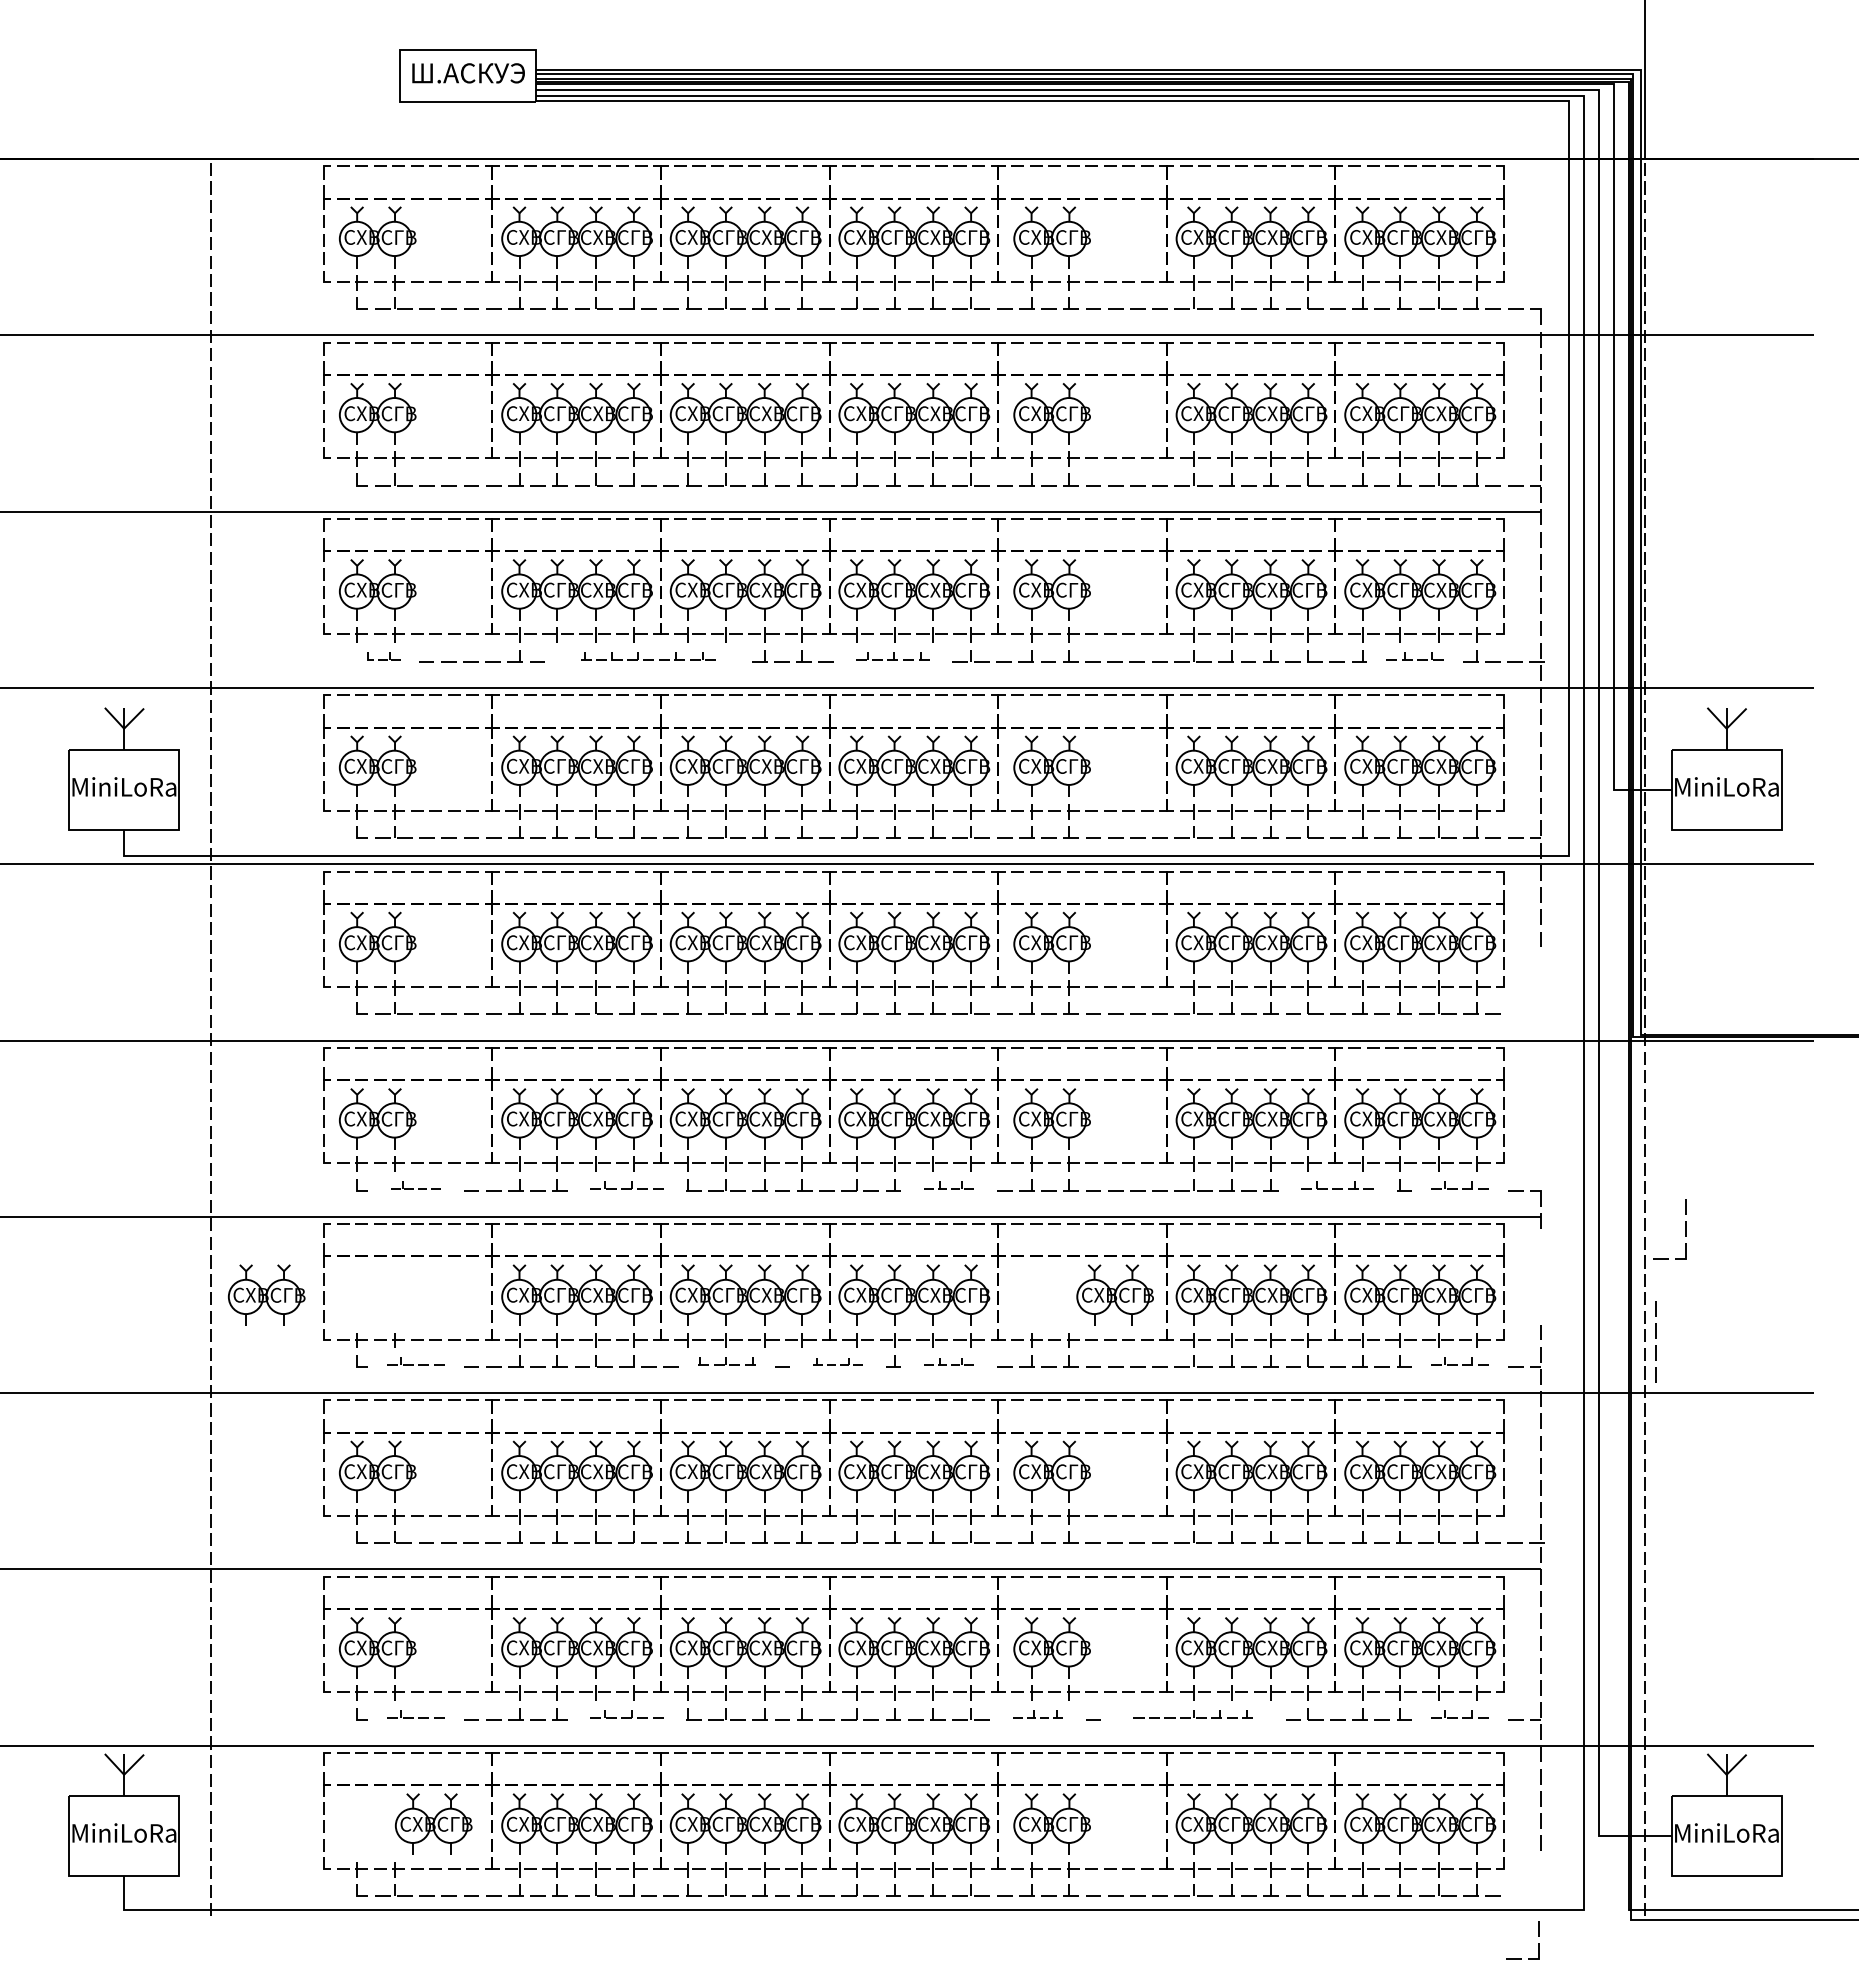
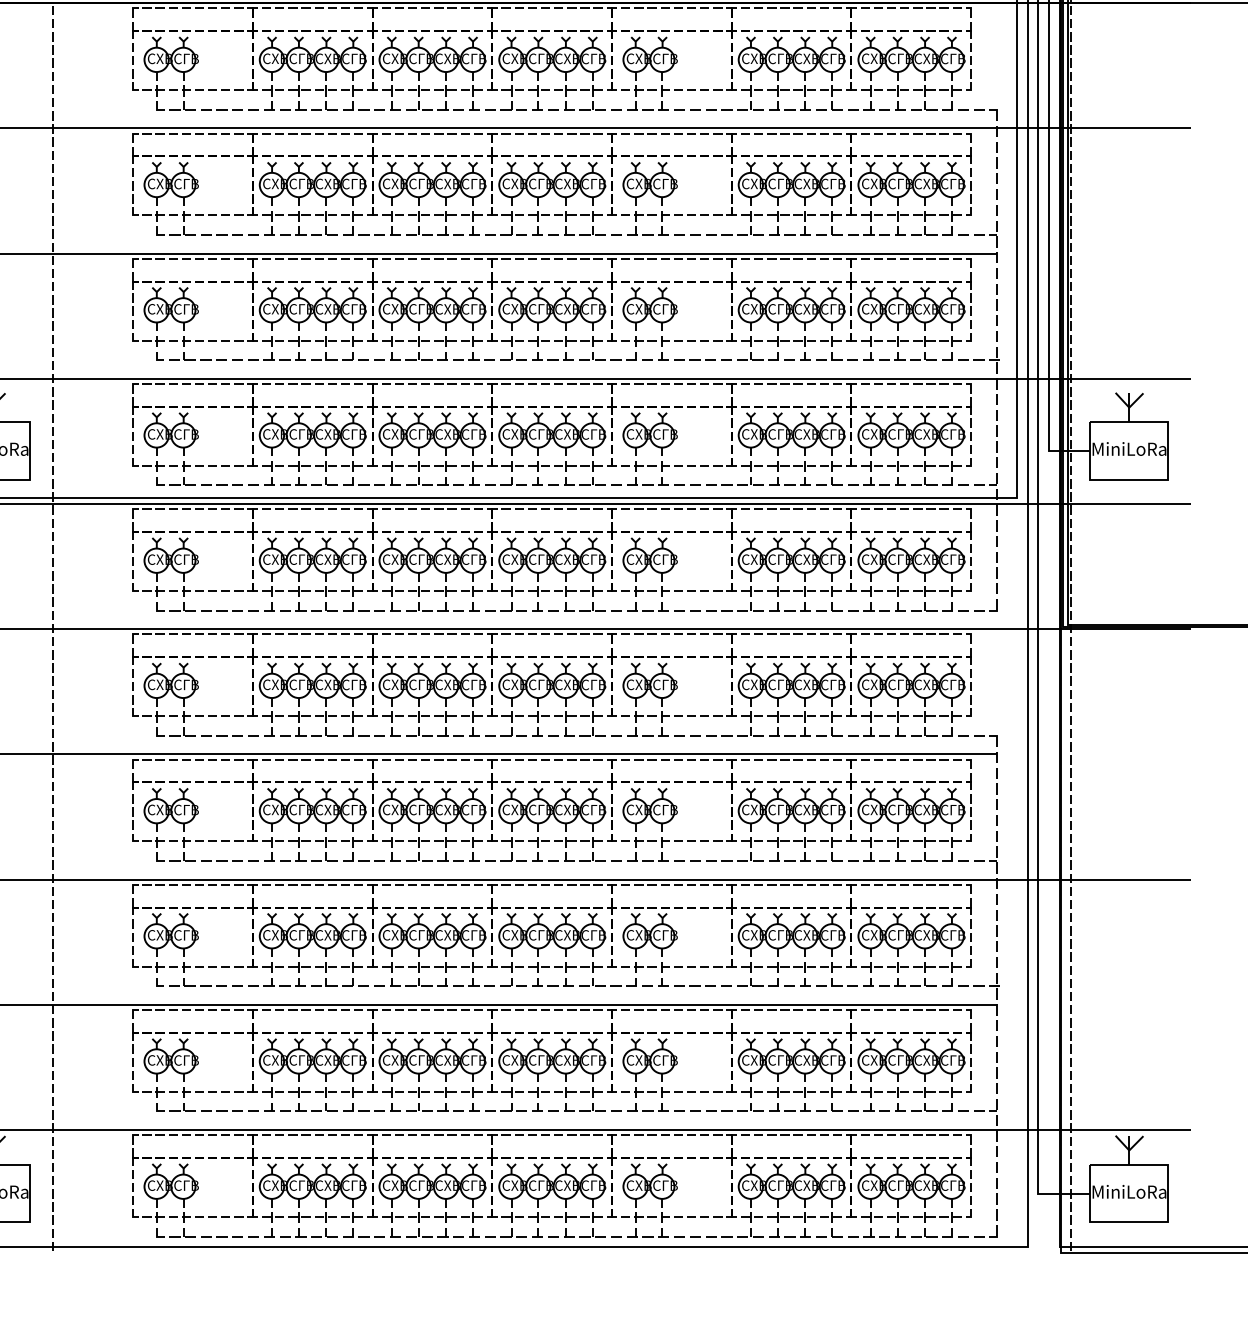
part: (383, 656) -> (175, 356), size x1.67
part: (648, 656) -> (363, 356), size x1.43
part: (892, 656) -> (536, 356), size x1.43
part: (1414, 656) -> (907, 356), size x1.43
part: (415, 1185) -> (198, 732), size x1.67
part: (626, 1185) -> (348, 732), size x1.43
part: (948, 1185) -> (576, 732), size x1.67
part: (1337, 1185) -> (852, 732), size x1.43
part: (1459, 1185) -> (939, 732), size x1.43
part: (1685, 1229) -> (997, 589), moved
part: (266, 1294) -> (171, 809), moved
part: (1114, 1294) -> (649, 809), moved
line: (1655, 1338) -> (997, 794), moved
part: (415, 1361) -> (198, 857), size x1.43
part: (726, 1361) -> (419, 857), size x1.43
part: (837, 1361) -> (497, 857), size x1.67
part: (948, 1361) -> (576, 857), size x1.67
part: (1459, 1361) -> (939, 857), size x1.43
part: (415, 1714) -> (198, 1107), size x1.43
part: (626, 1714) -> (348, 1107), size x1.43
part: (1037, 1714) -> (639, 1107), size x1.67
part: (1193, 1714) -> (750, 1107), size x1.43
part: (1459, 1714) -> (939, 1107), size x1.43
part: (433, 1823) -> (171, 1185), moved
part: (1538, 1943) -> (997, 1225), moved

